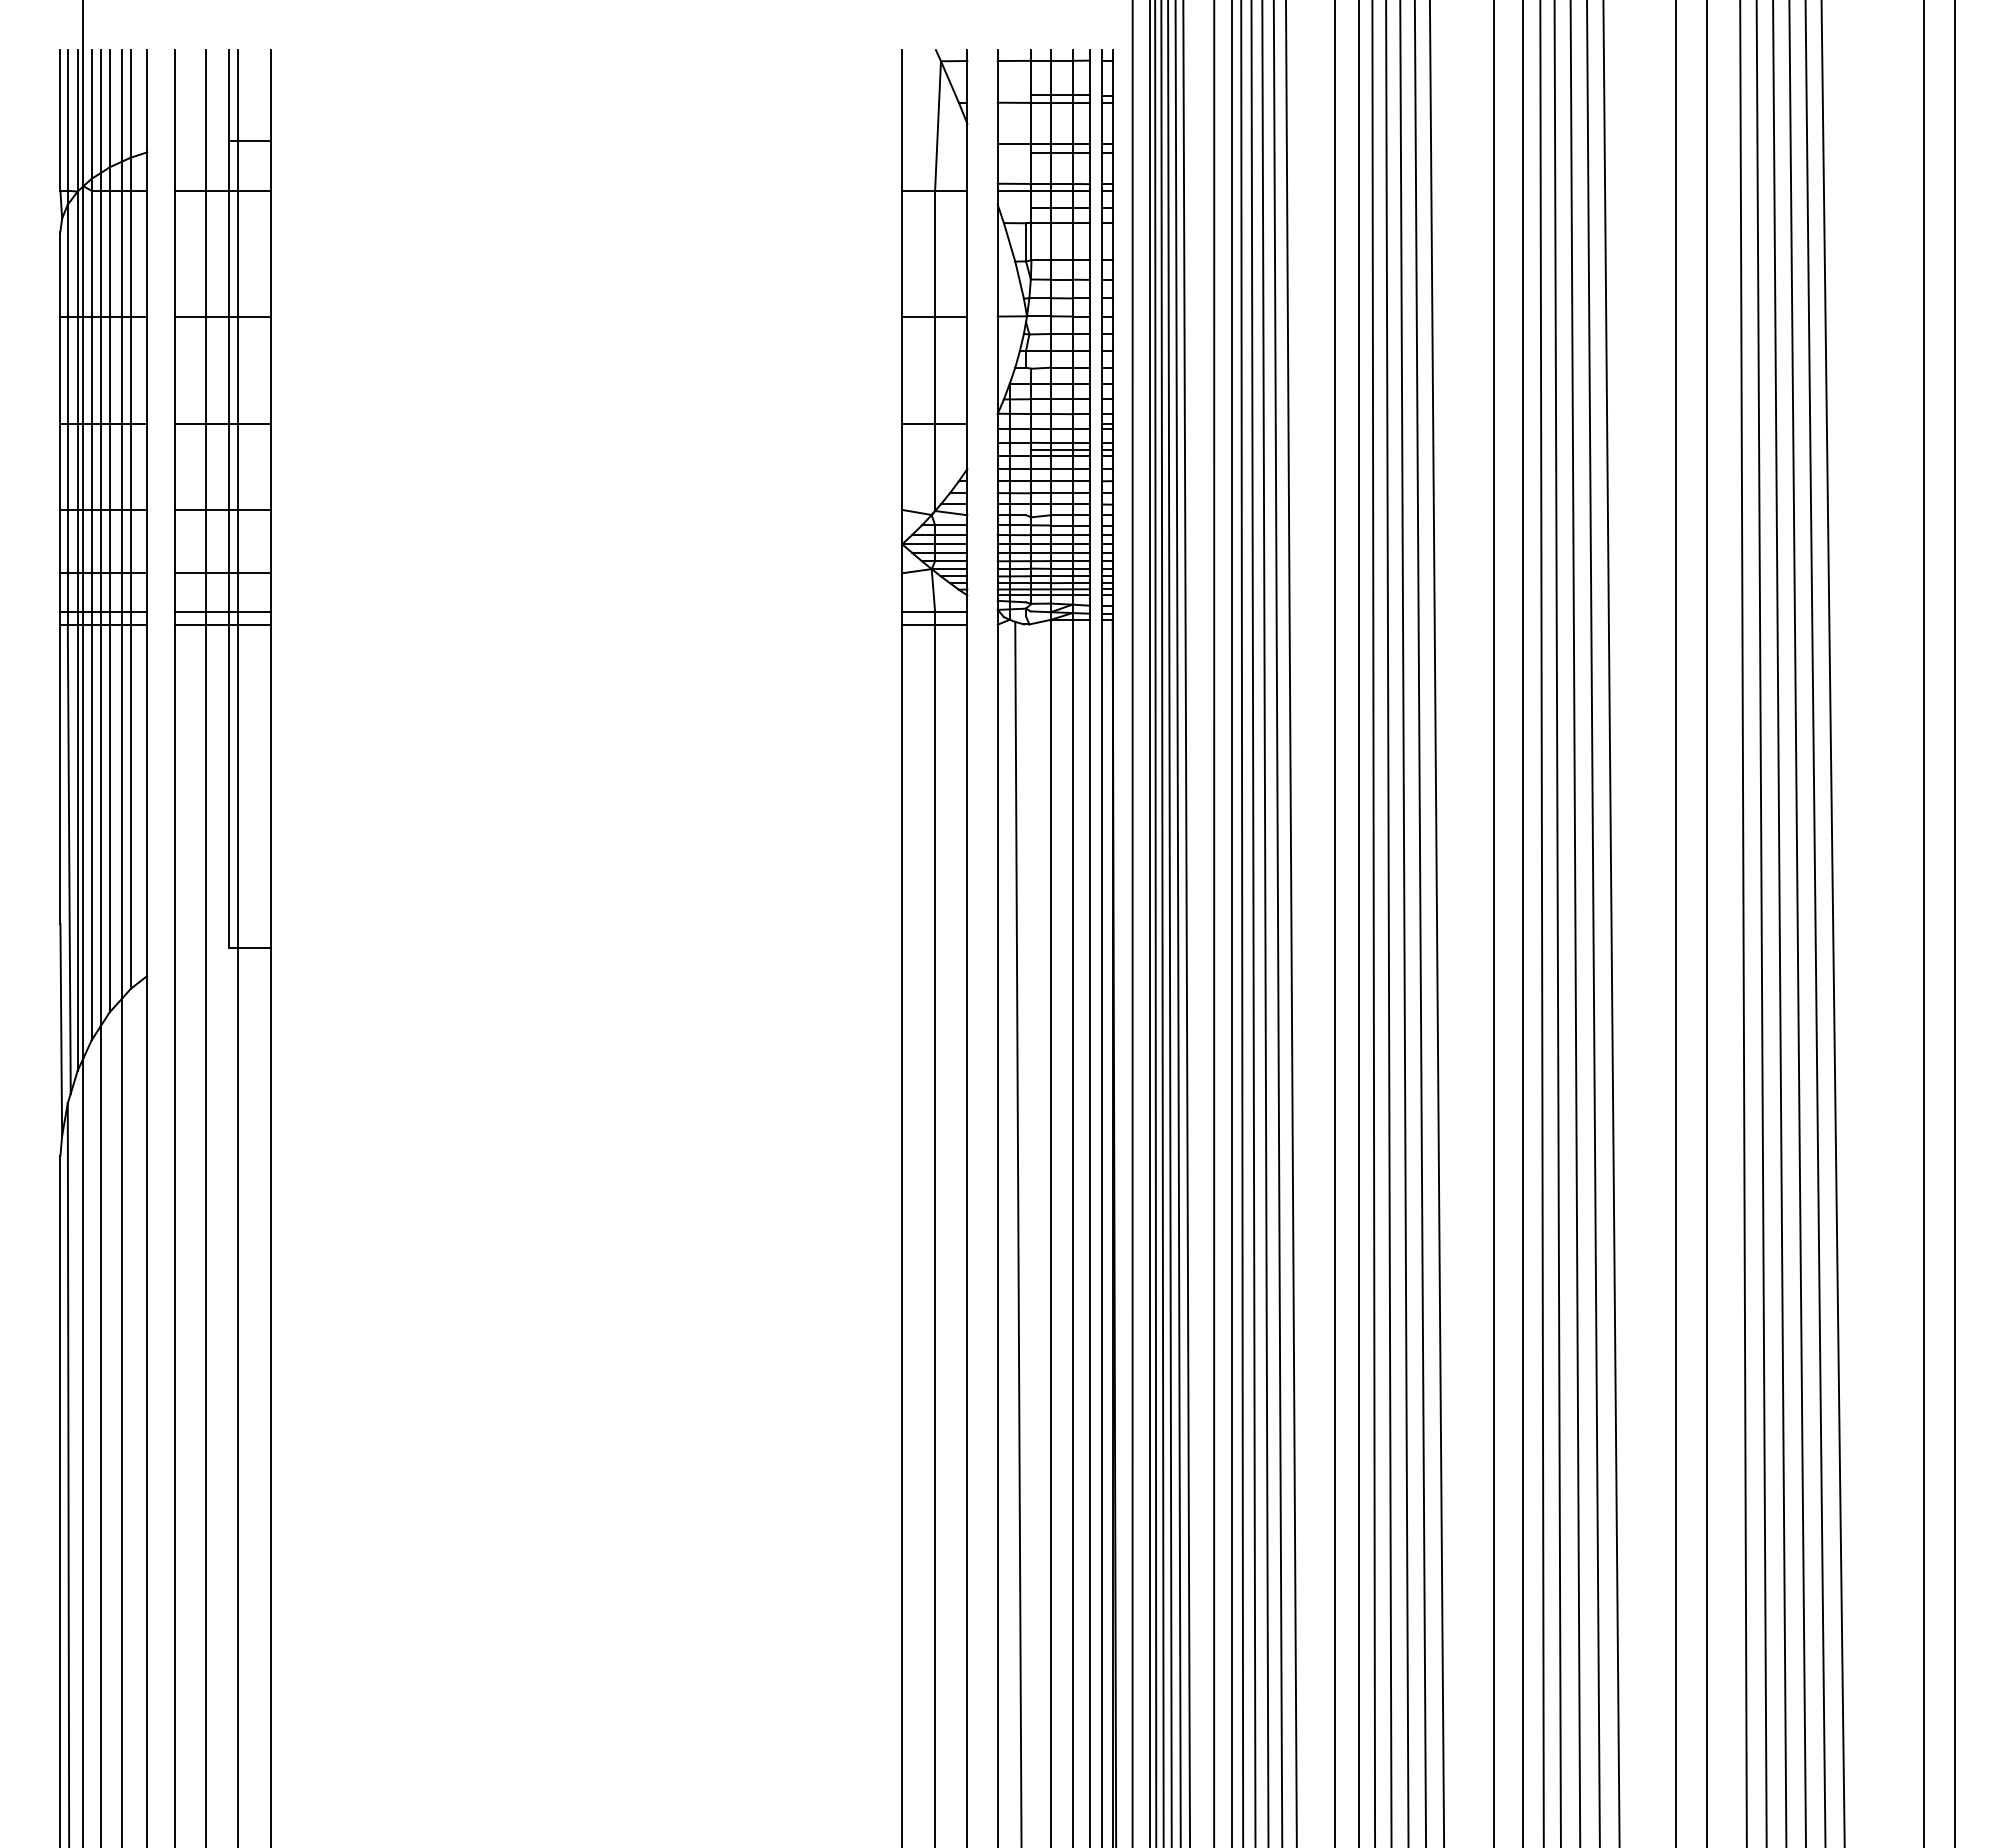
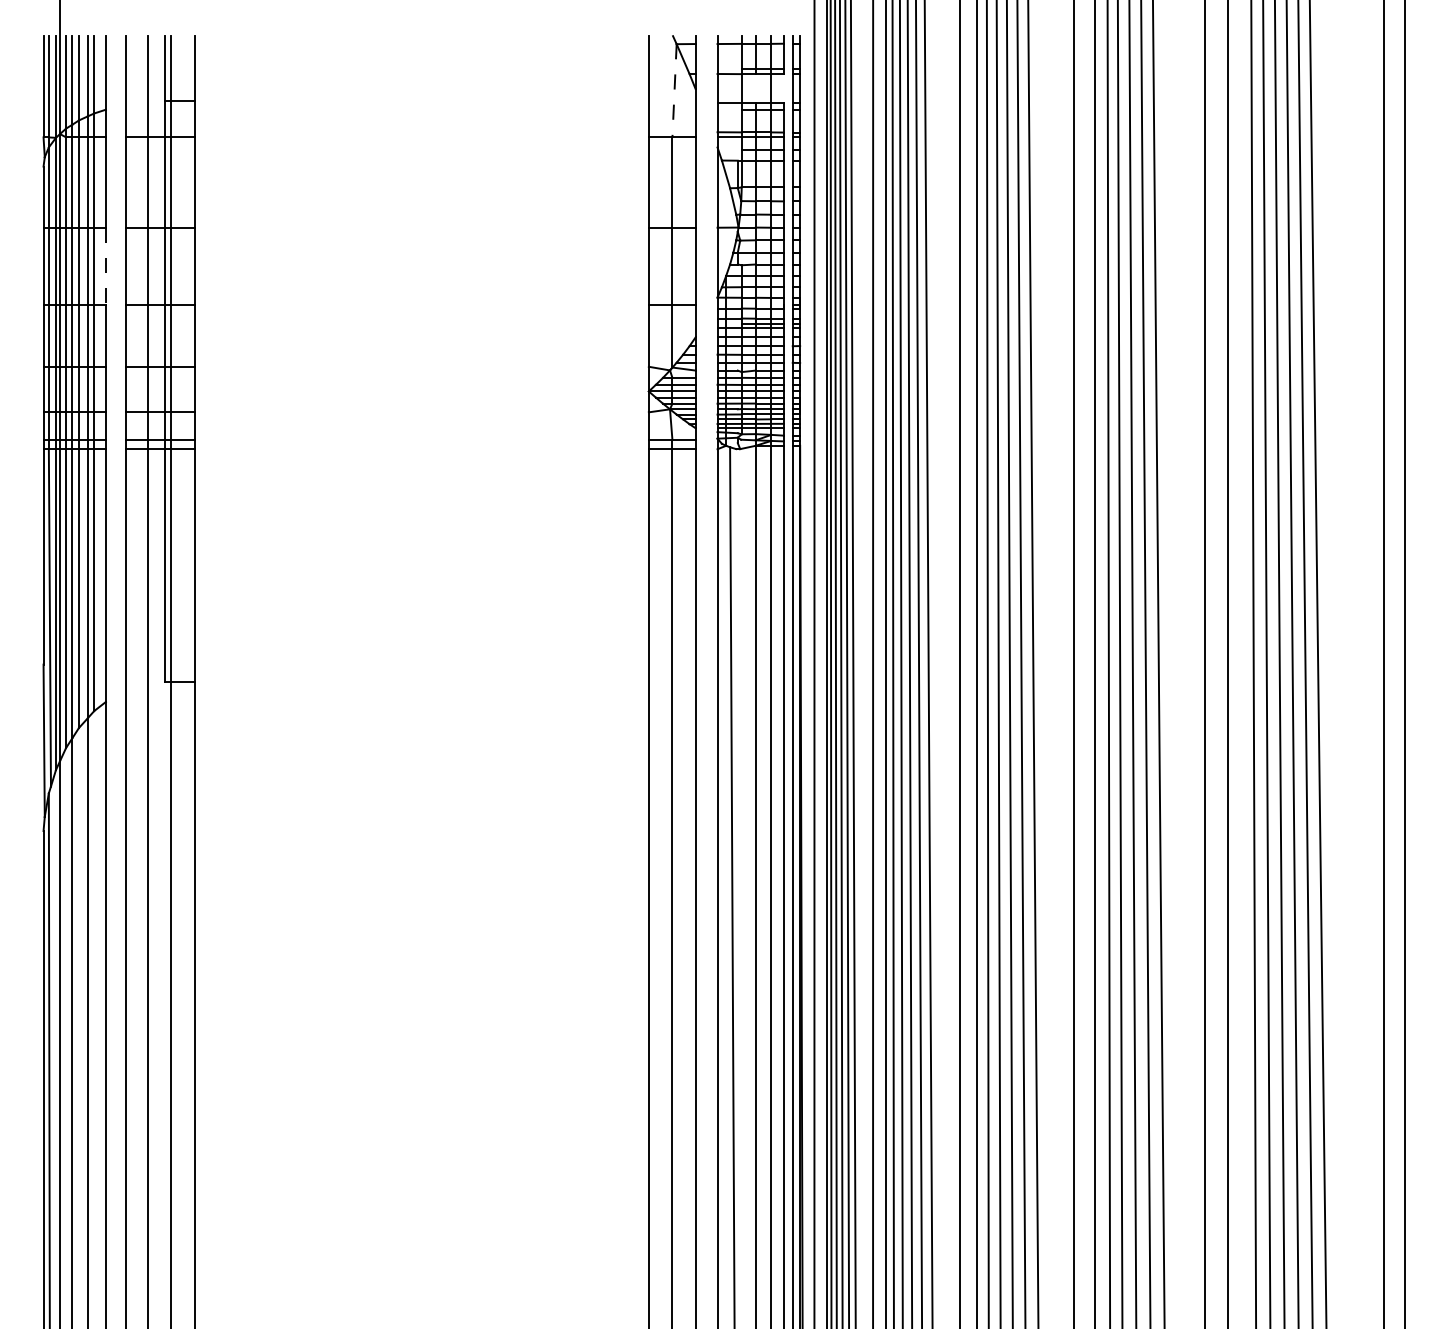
line: (1051, 122) -> (756, 88), removed
line: (1089, 122) -> (783, 88), removed
line: (938, 126) -> (674, 91), solid -> dashed
line: (147, 370) -> (106, 266), solid -> dashed

